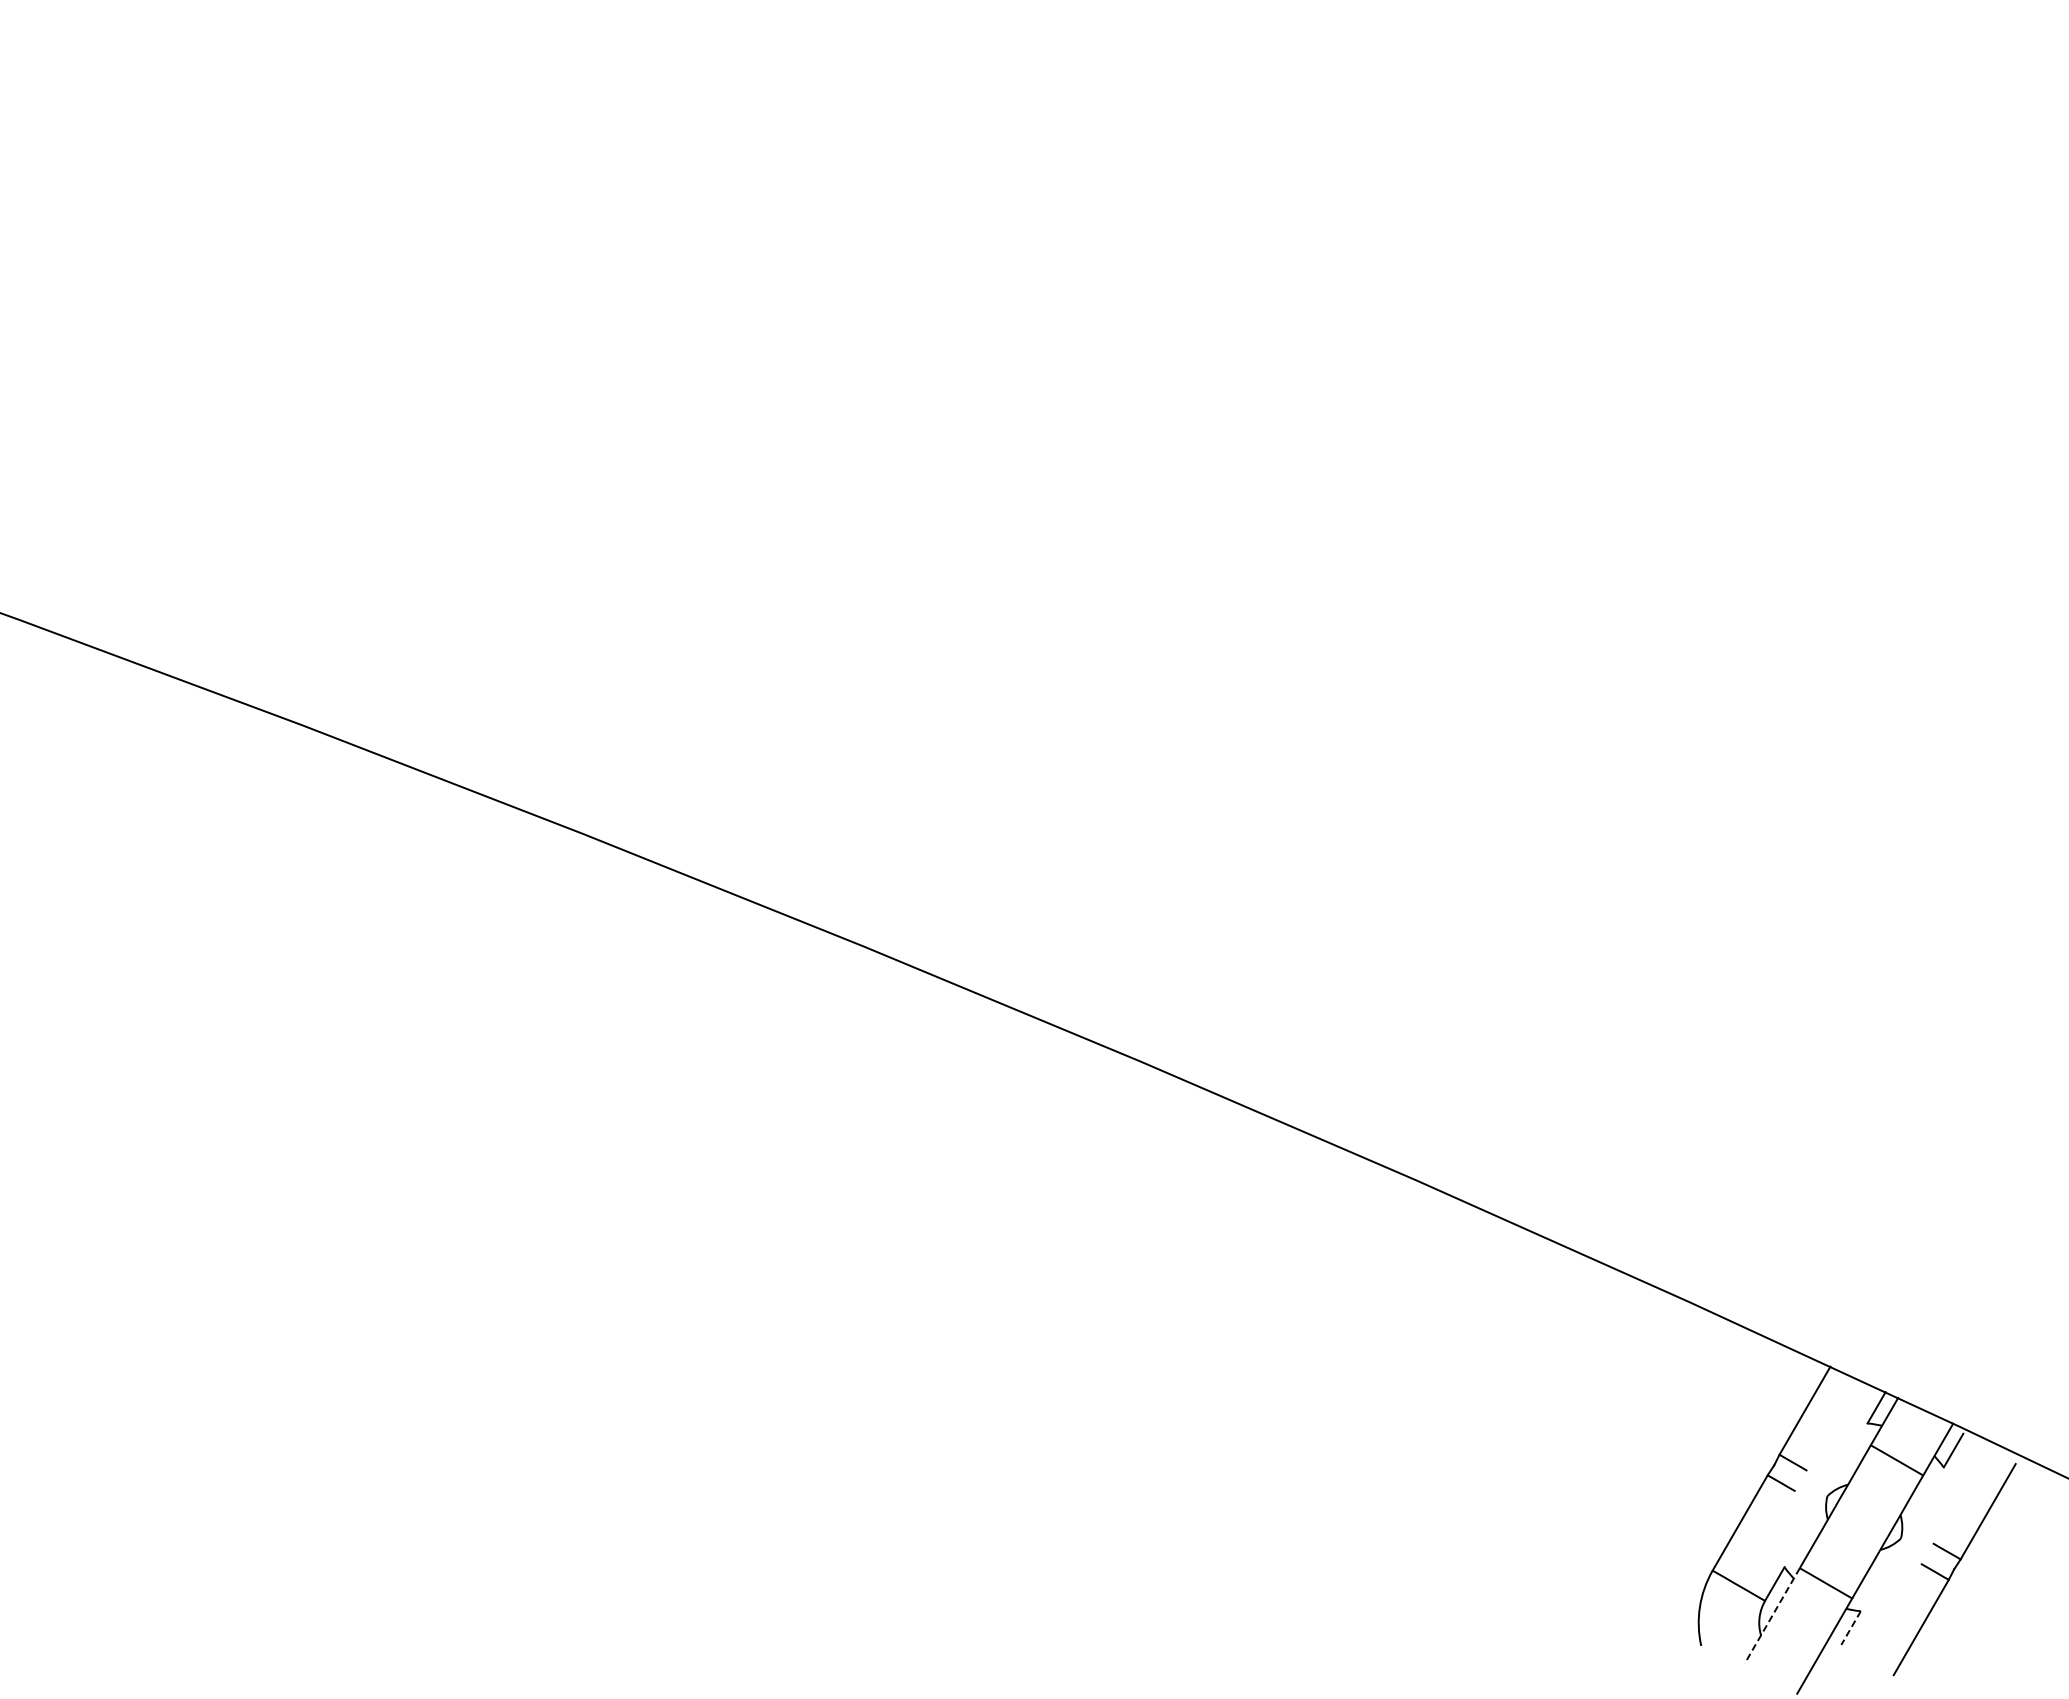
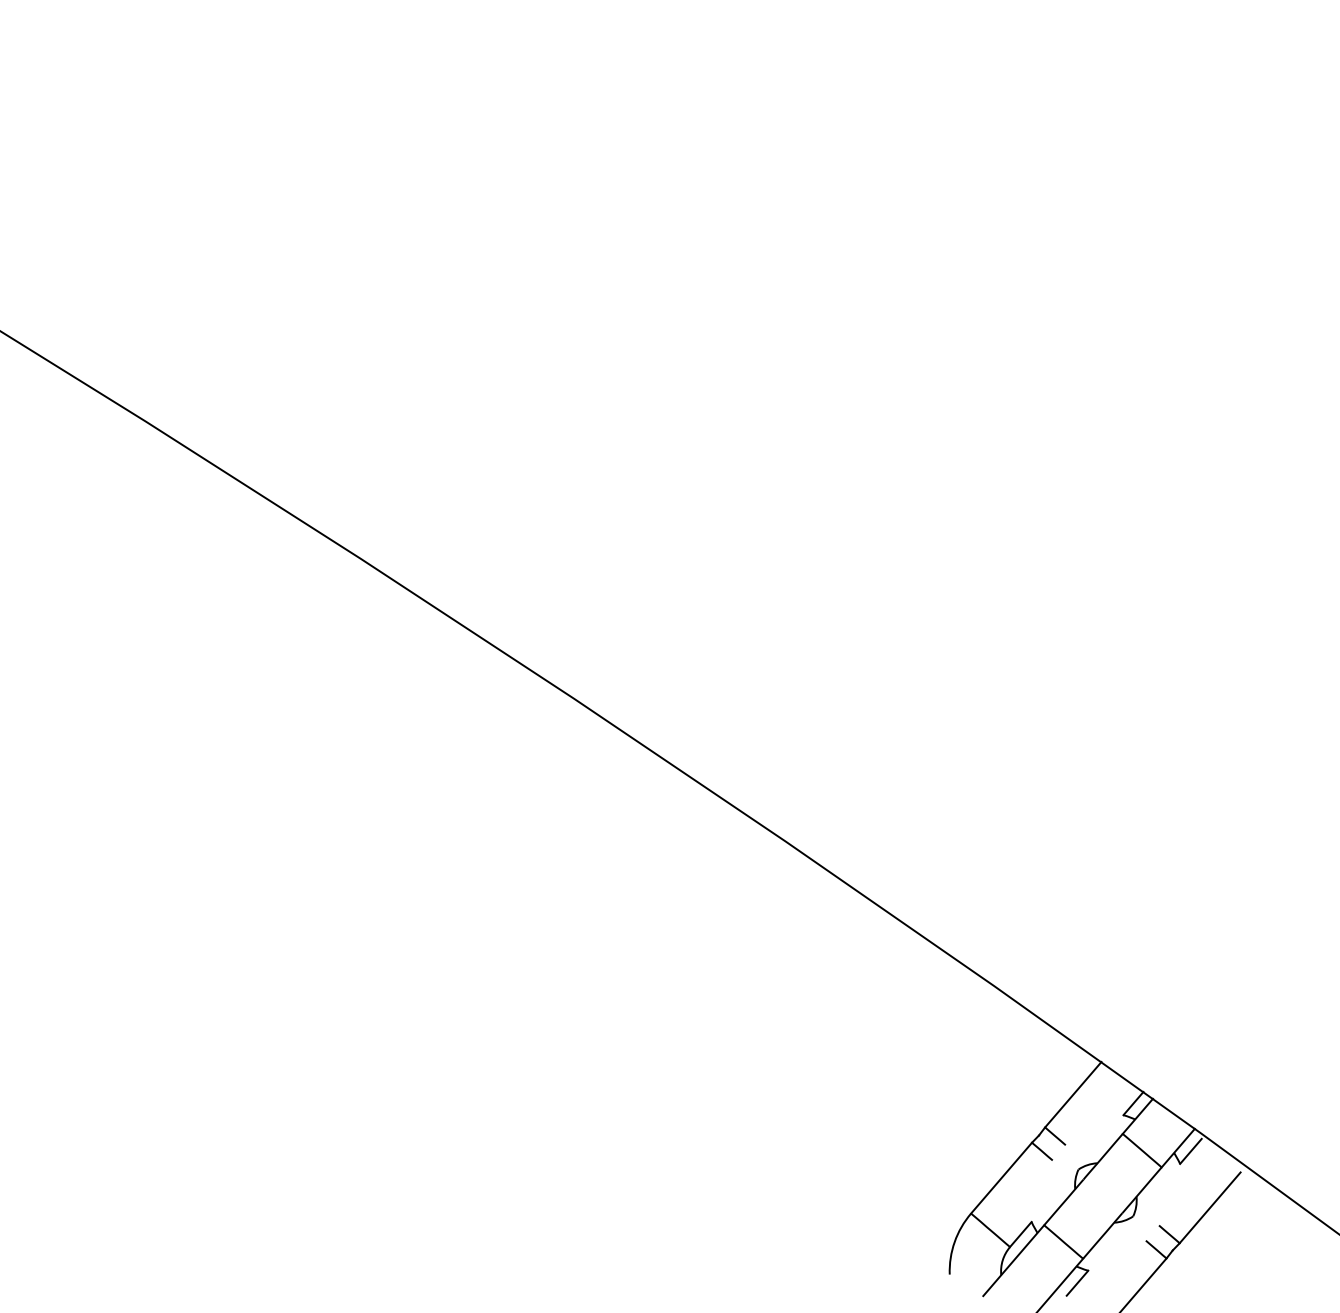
line: (1772, 1616) -> (1013, 1261), dashed -> solid
line: (1850, 1628) -> (1076, 1283), dashed -> solid

